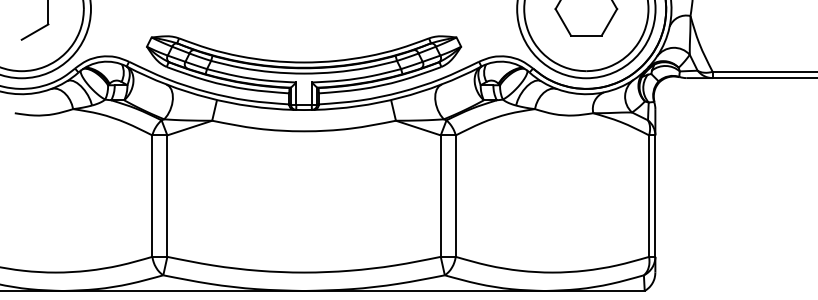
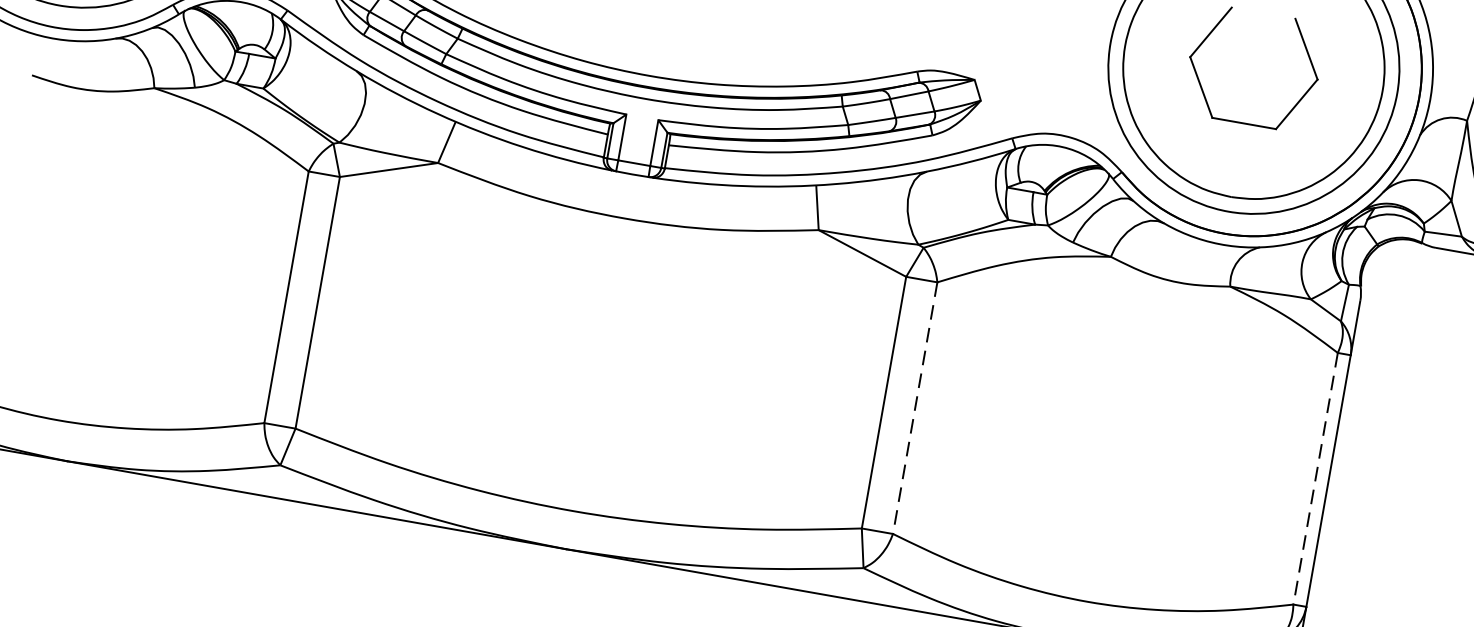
line: (455, 196) -> (914, 408), solid -> dashed
line: (649, 196) -> (1316, 479), solid -> dashed

